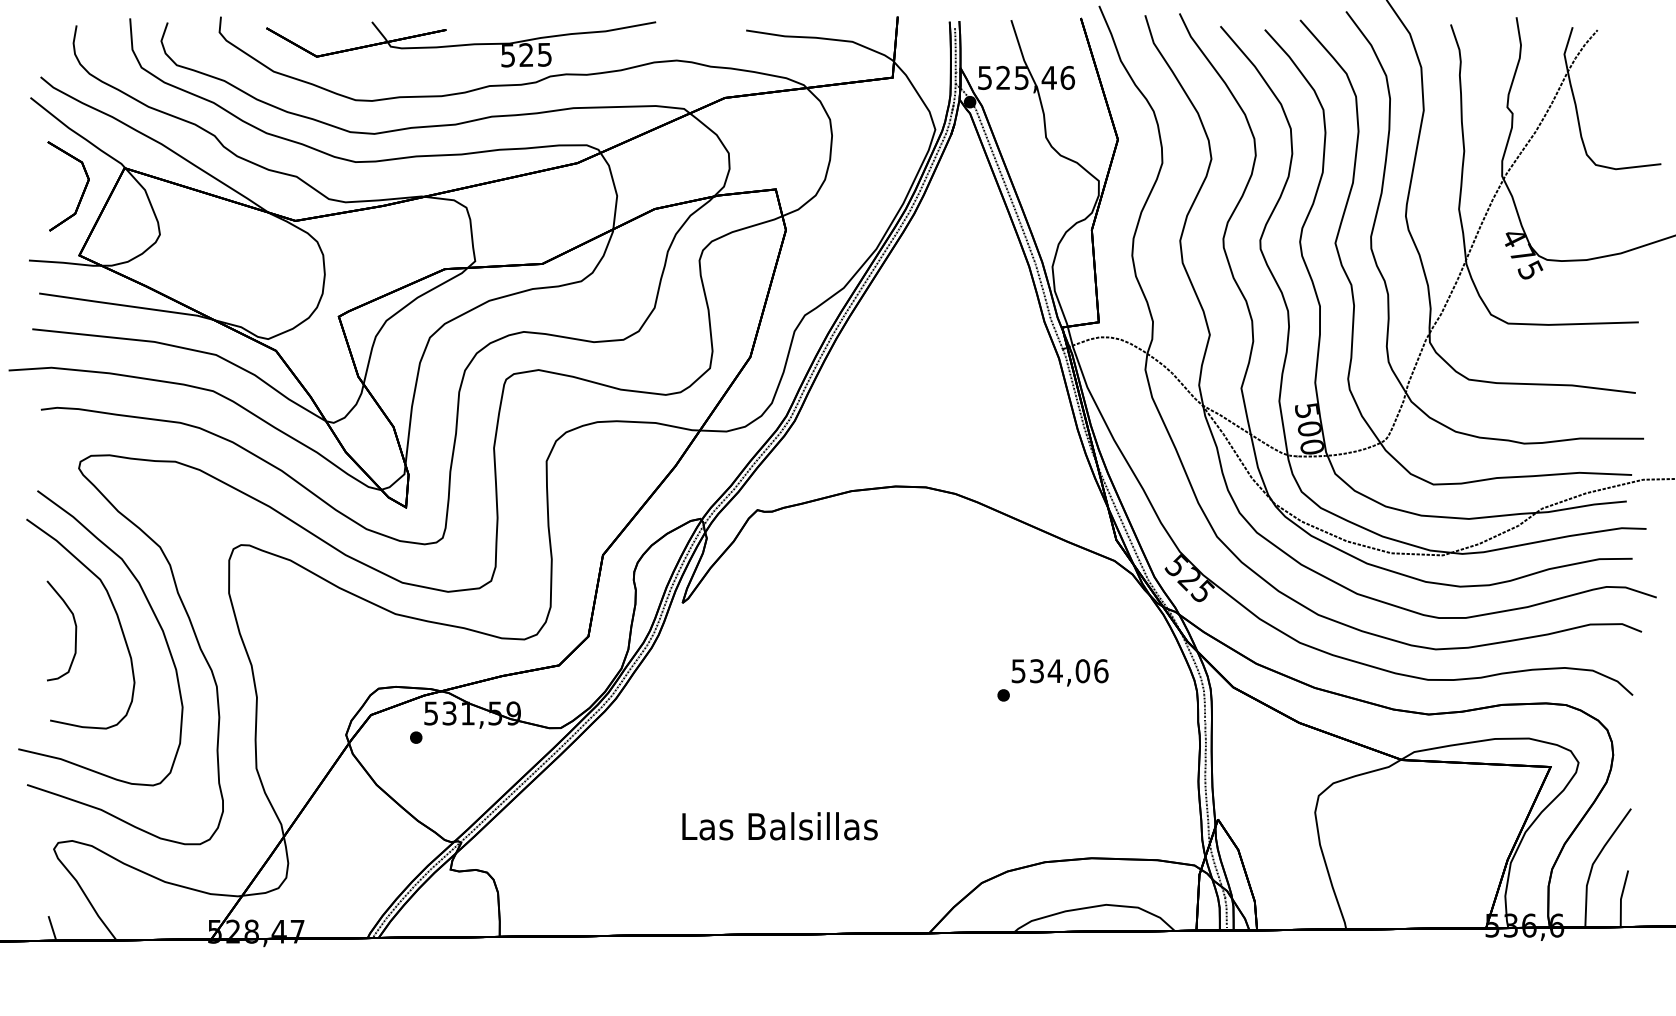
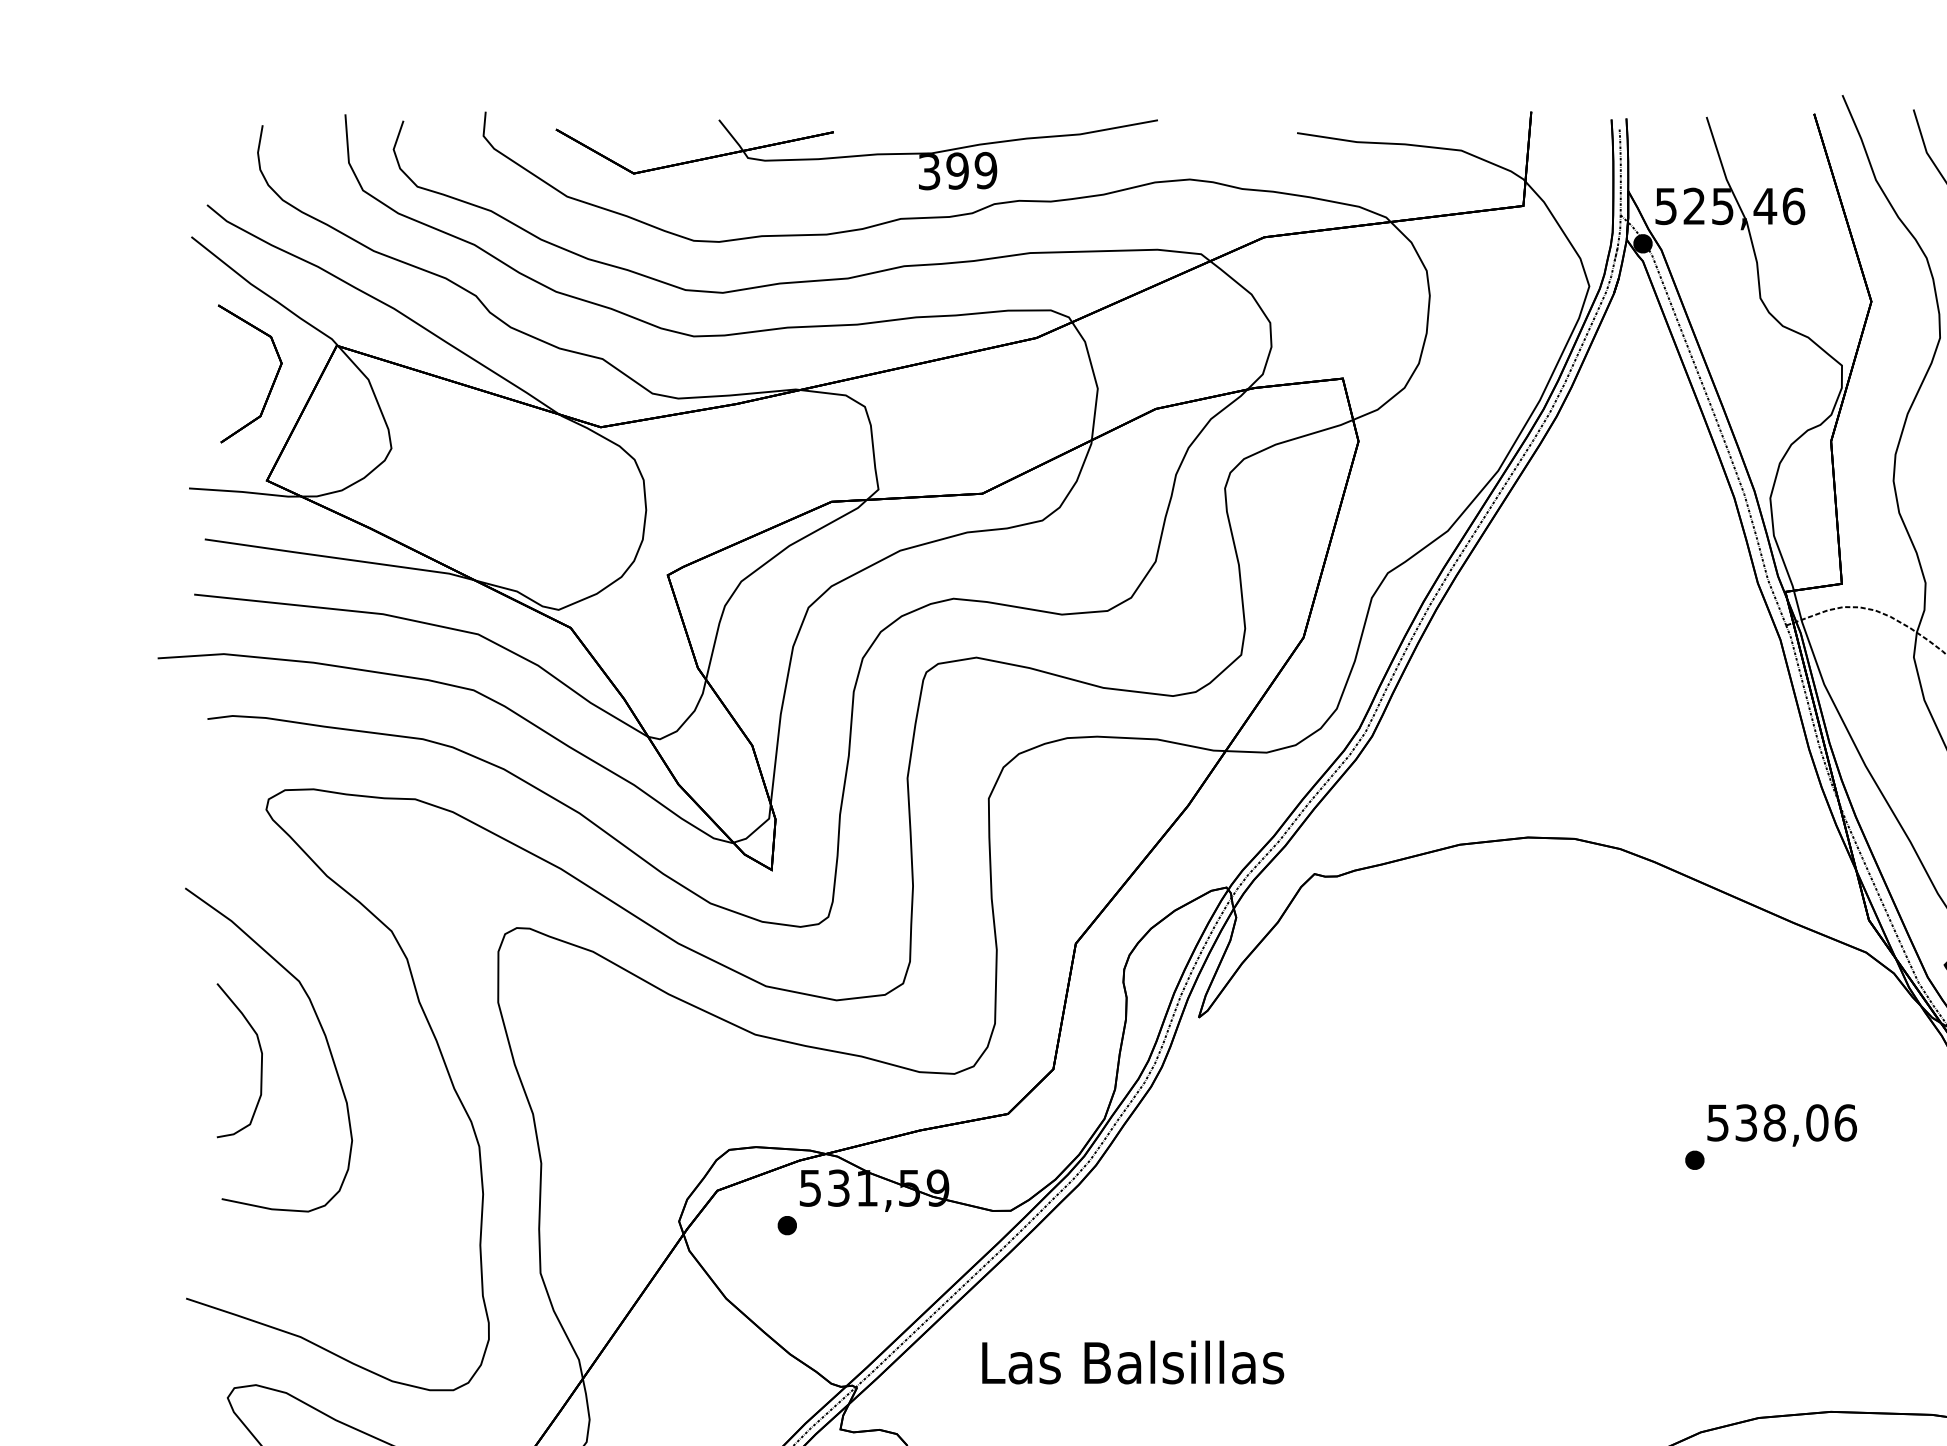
text: (526, 54) -> (957, 170), 525 -> 399
curve: (152, 612) -> (379, 1032), removed
text: (1054, 671) -> (1773, 1123), 534,06 -> 538,06
text: (779, 826) -> (1132, 1362), moved

